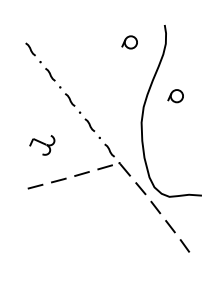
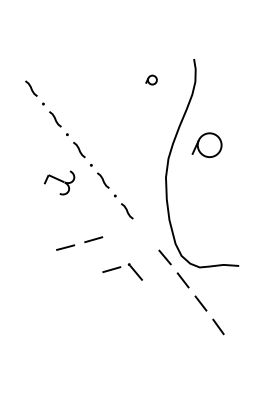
part: (129, 41) -> (151, 79), size x0.6
part: (175, 96) -> (207, 145), size x1.6
part: (42, 144) -> (59, 182), moved
part: (113, 168) -> (122, 271), moved
line: (35, 186) -> (37, 254), removed

